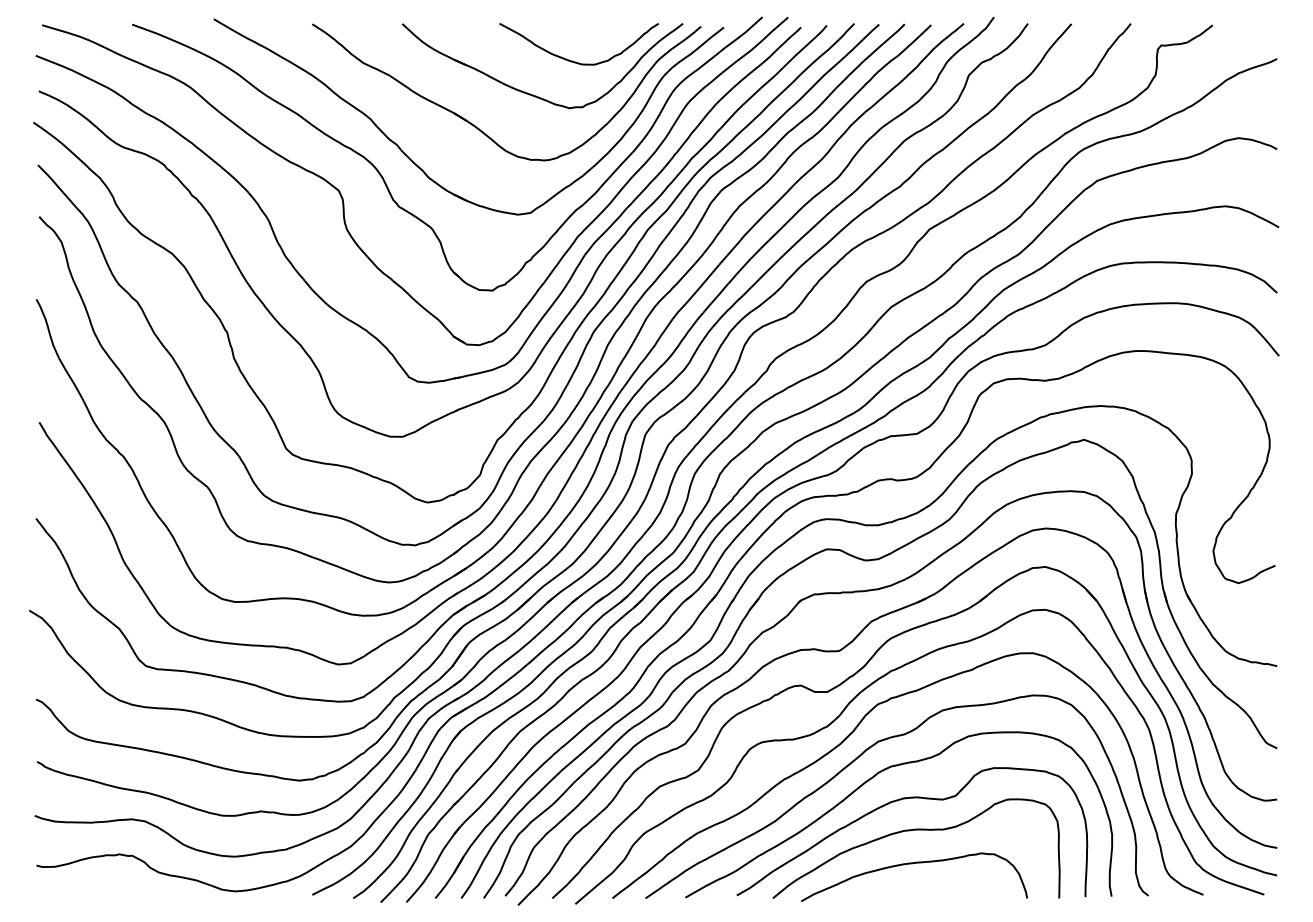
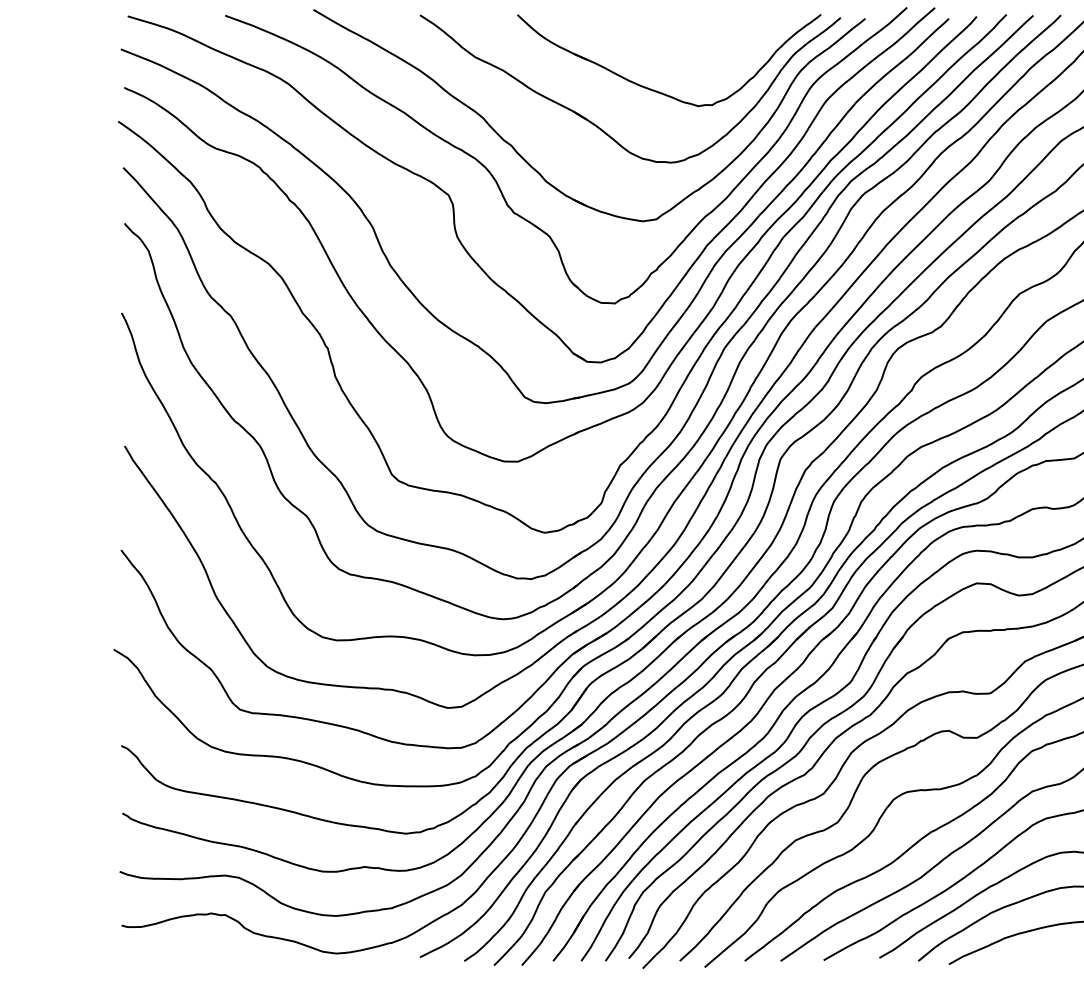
curve: (572, 60) -> (701, 54), removed

